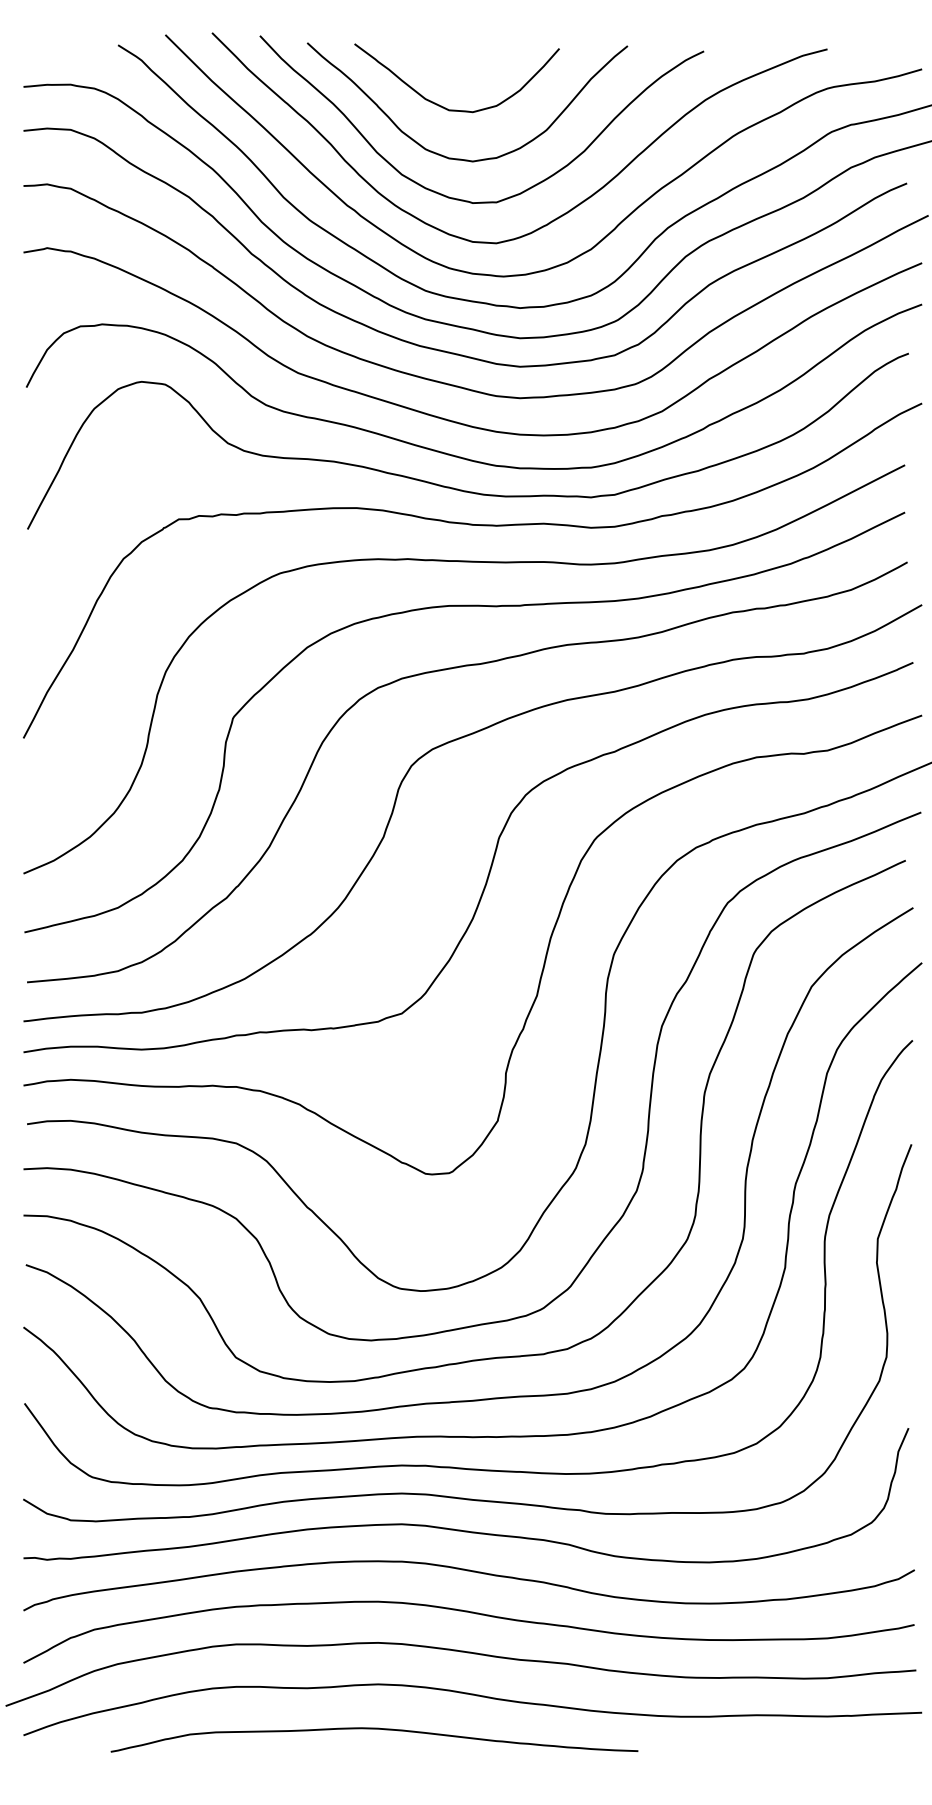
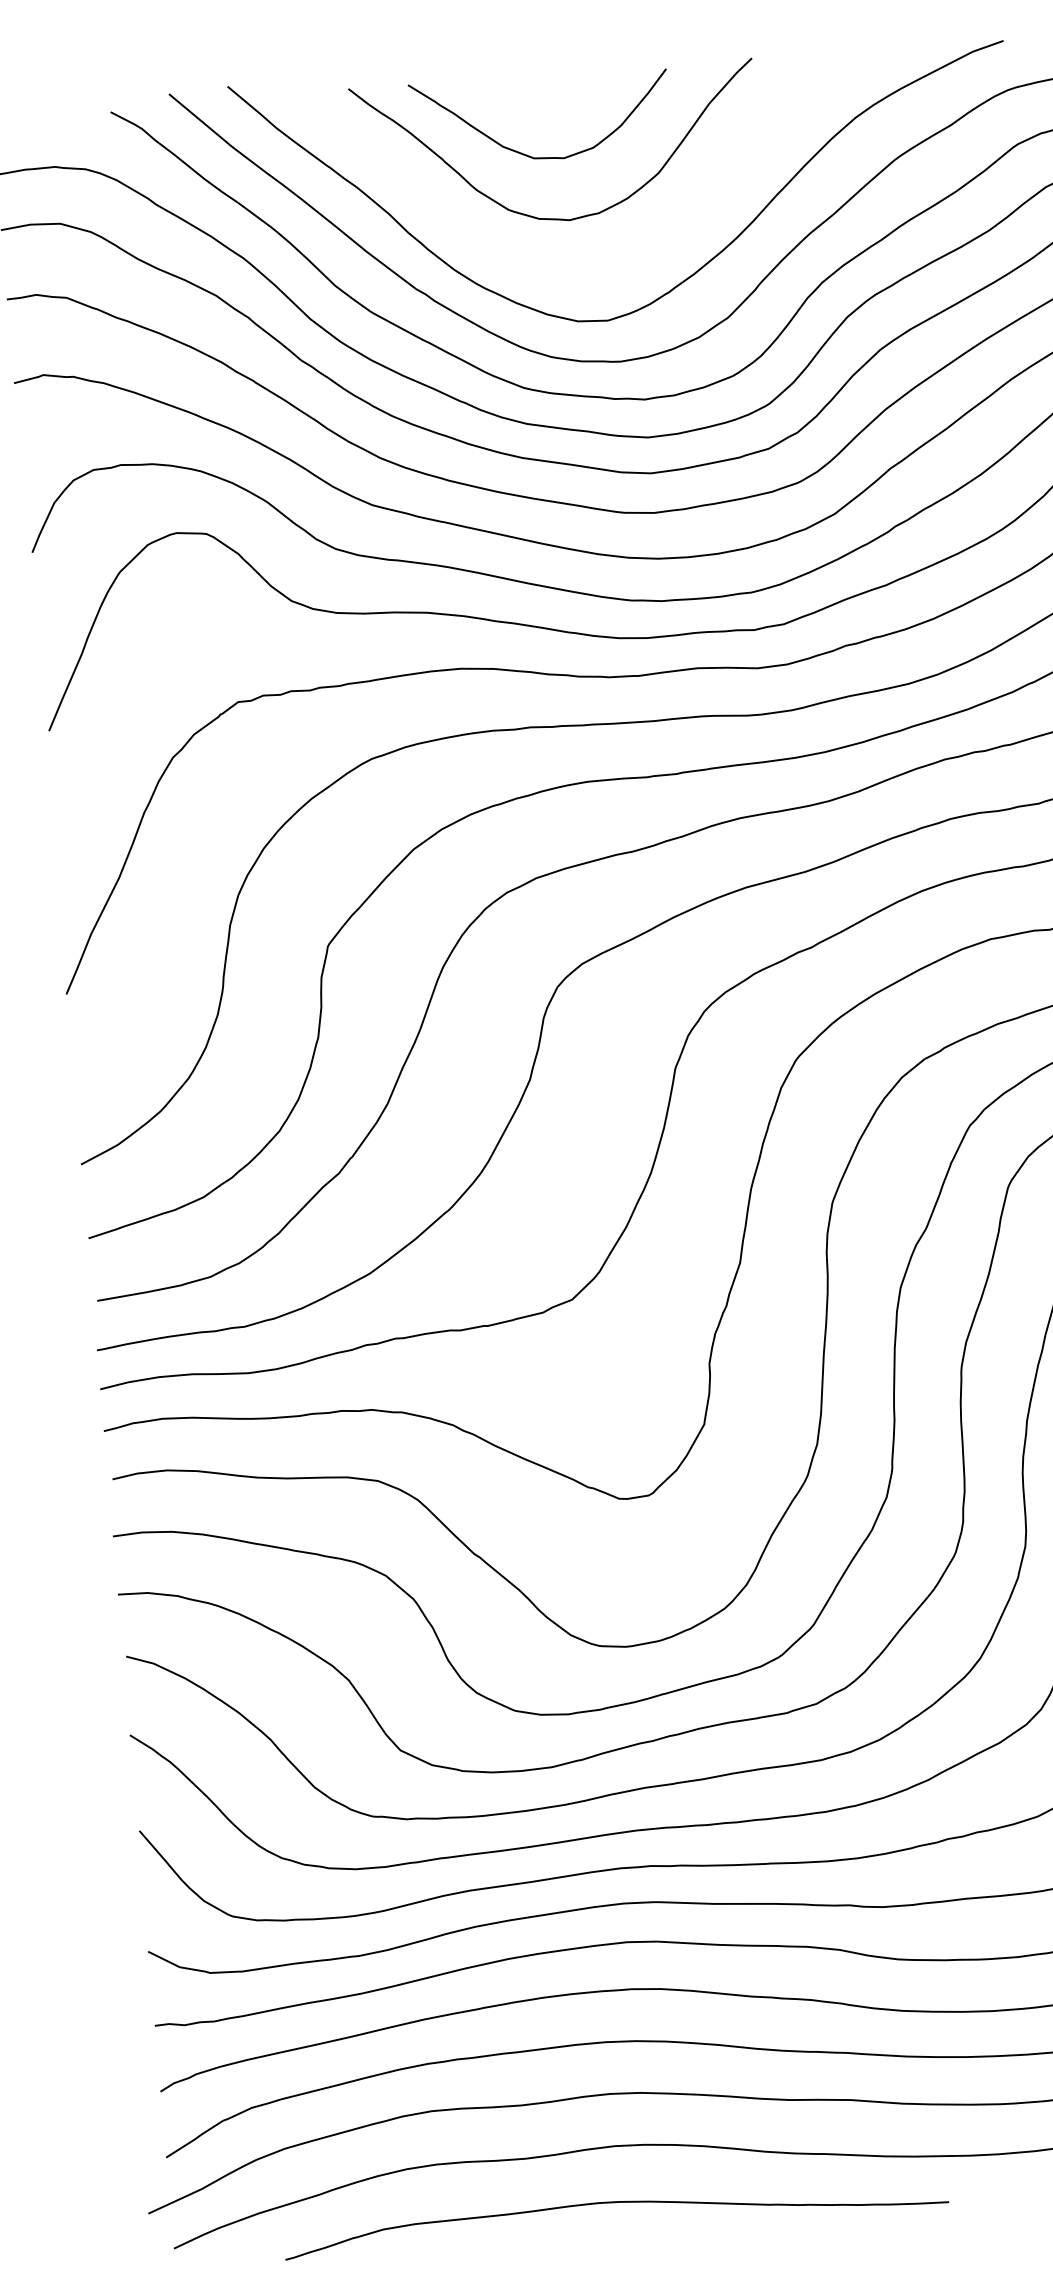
curve: (506, 197) -> (615, 261), removed

